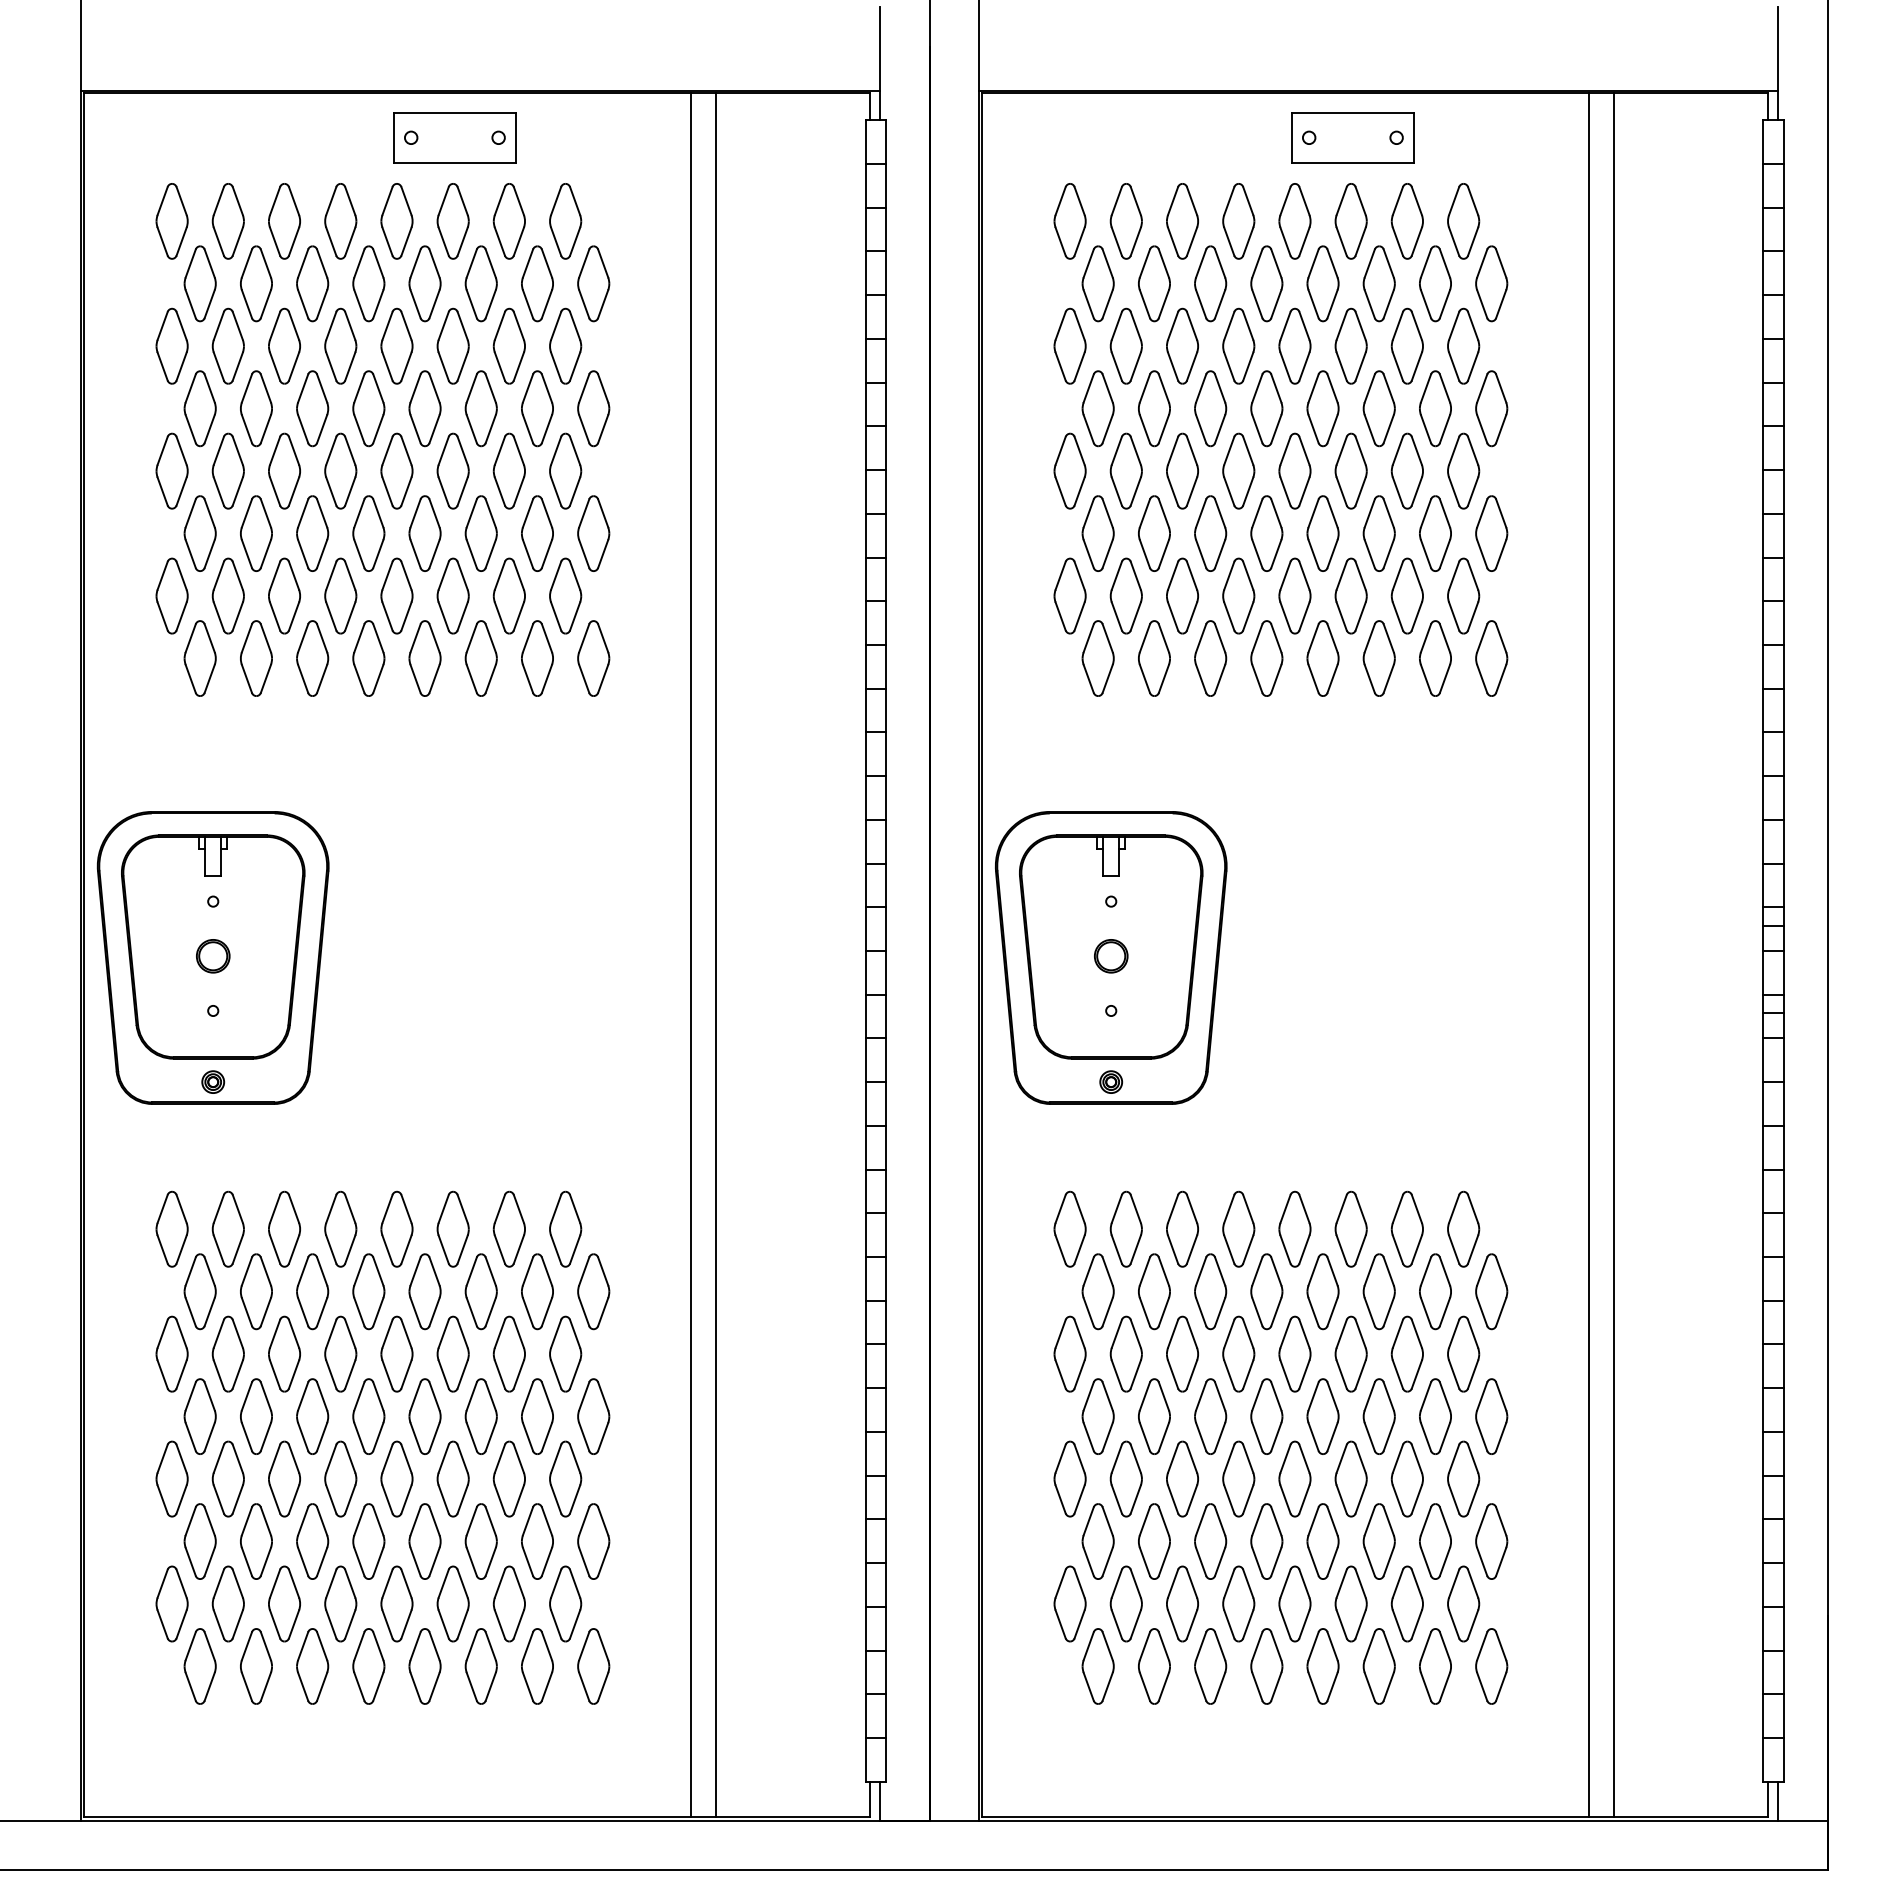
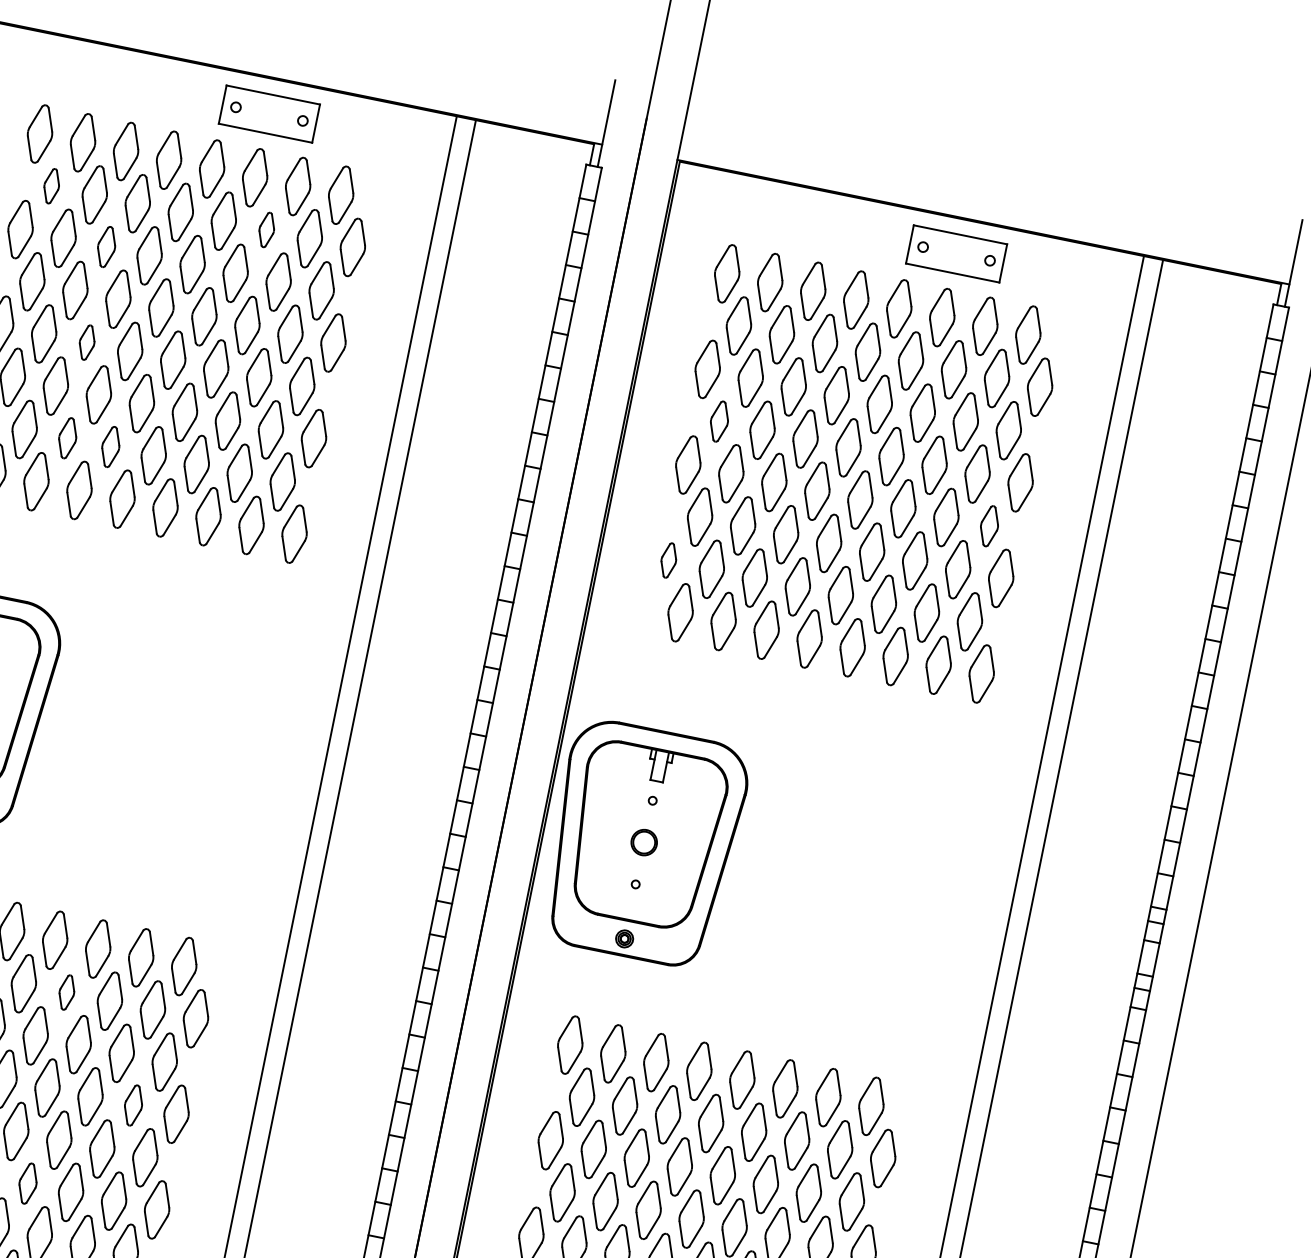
part: (199, 283) -> (51, 185), size x0.6
part: (480, 283) -> (266, 229), size x0.6
part: (284, 345) -> (106, 246), size x0.7
part: (1097, 408) -> (719, 421), size x0.7
part: (284, 470) -> (87, 342), size x0.6
part: (1463, 470) -> (989, 525), size x0.7
part: (284, 595) -> (67, 437), size x0.7
part: (340, 595) -> (110, 446), size x0.7
part: (1069, 595) -> (668, 560), size x0.6
part: (424, 1291) -> (66, 992), size x0.6
part: (537, 1416) -> (133, 1105), size x0.7
part: (424, 1541) -> (27, 1183), size x0.7

